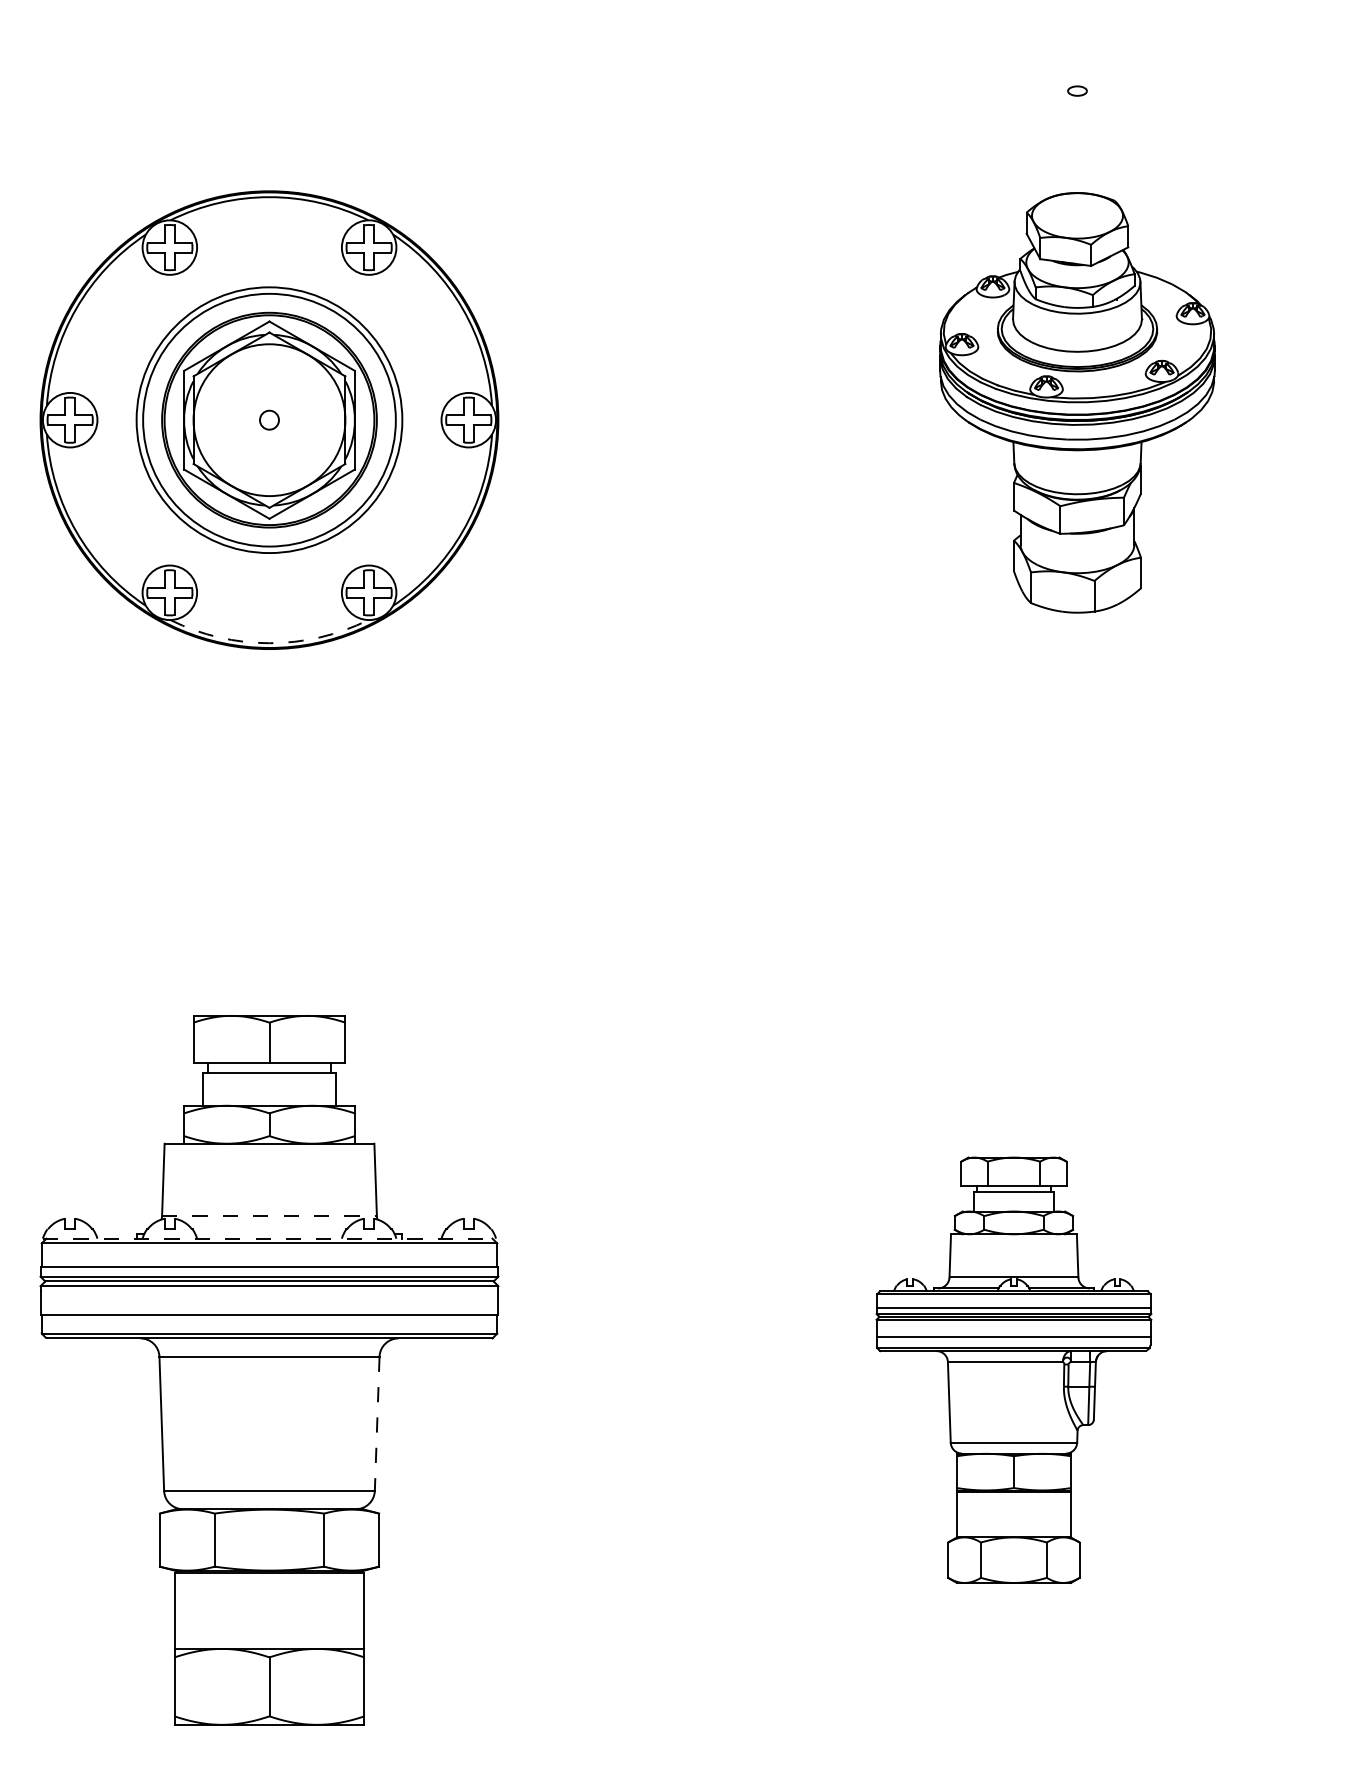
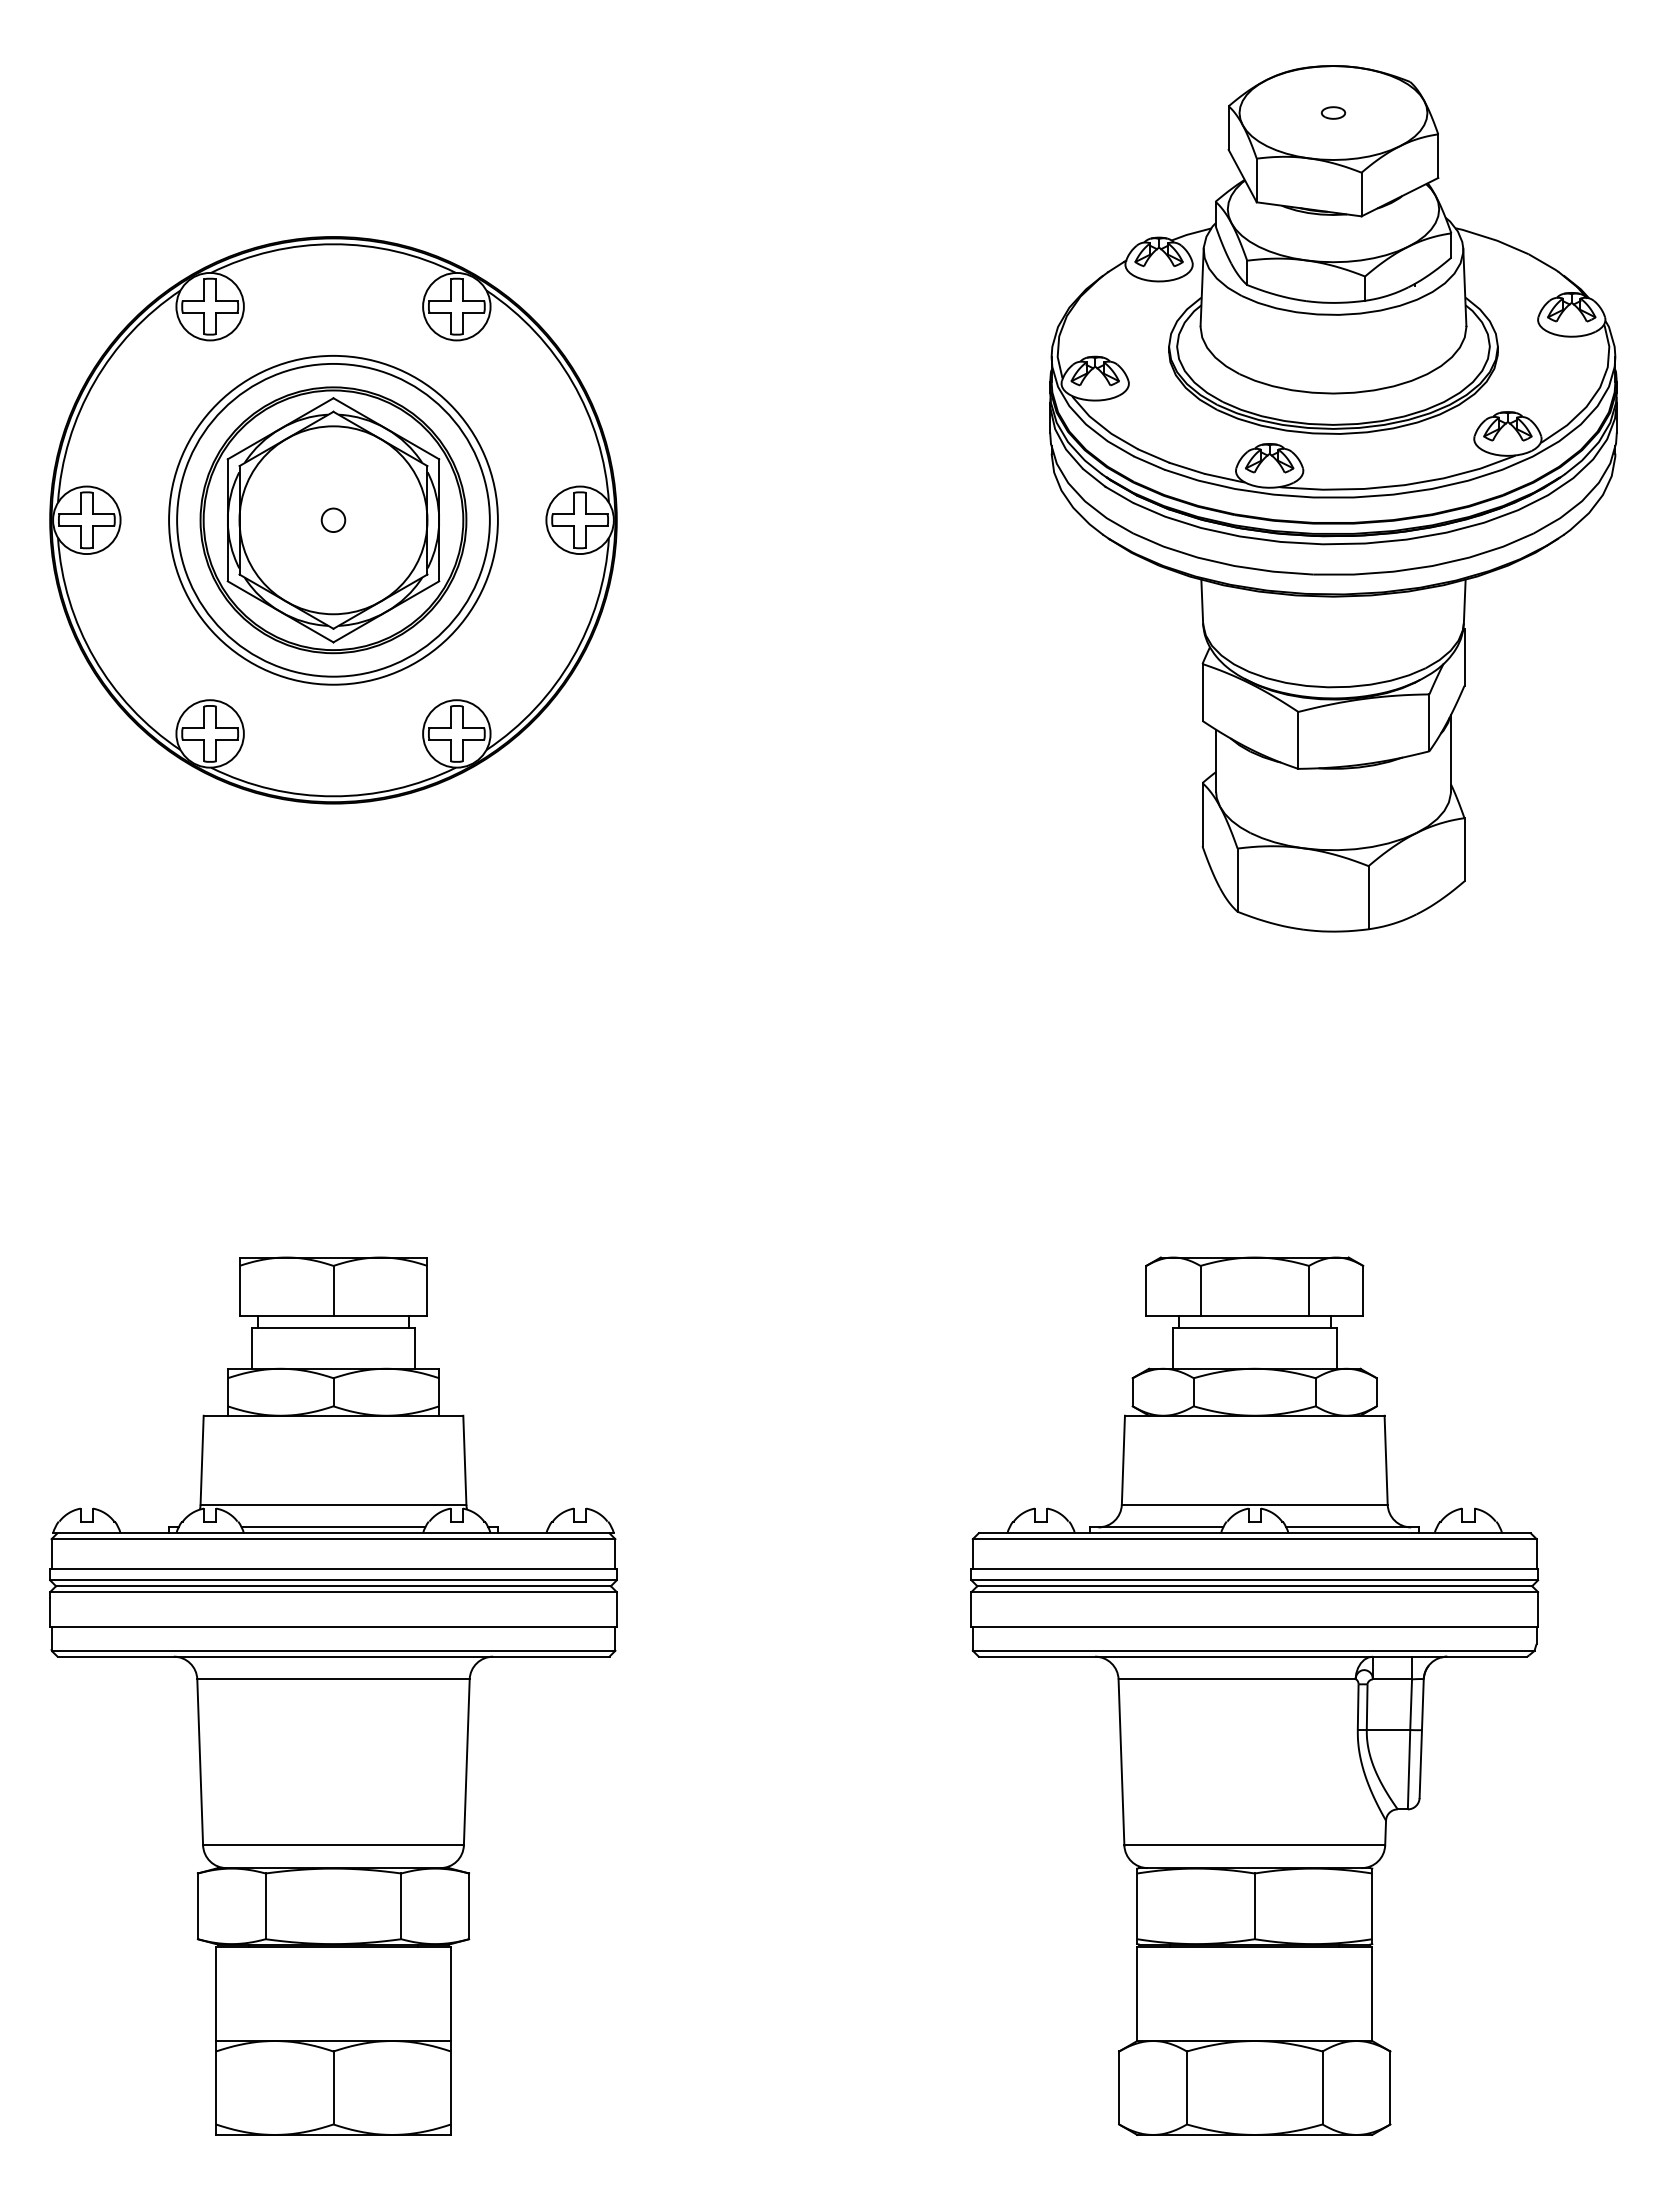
part: (1077, 402) -> (1333, 498), size x1.67
arc: (269, 643) -> (333, 796), dashed -> solid
line: (269, 1215) -> (333, 1504), dashed -> solid
line: (269, 1234) -> (333, 1527), added
line: (269, 1238) -> (333, 1533), dashed -> solid
part: (1013, 1369) -> (1254, 1695), size x1.67
line: (376, 1423) -> (466, 1762), dashed -> solid

